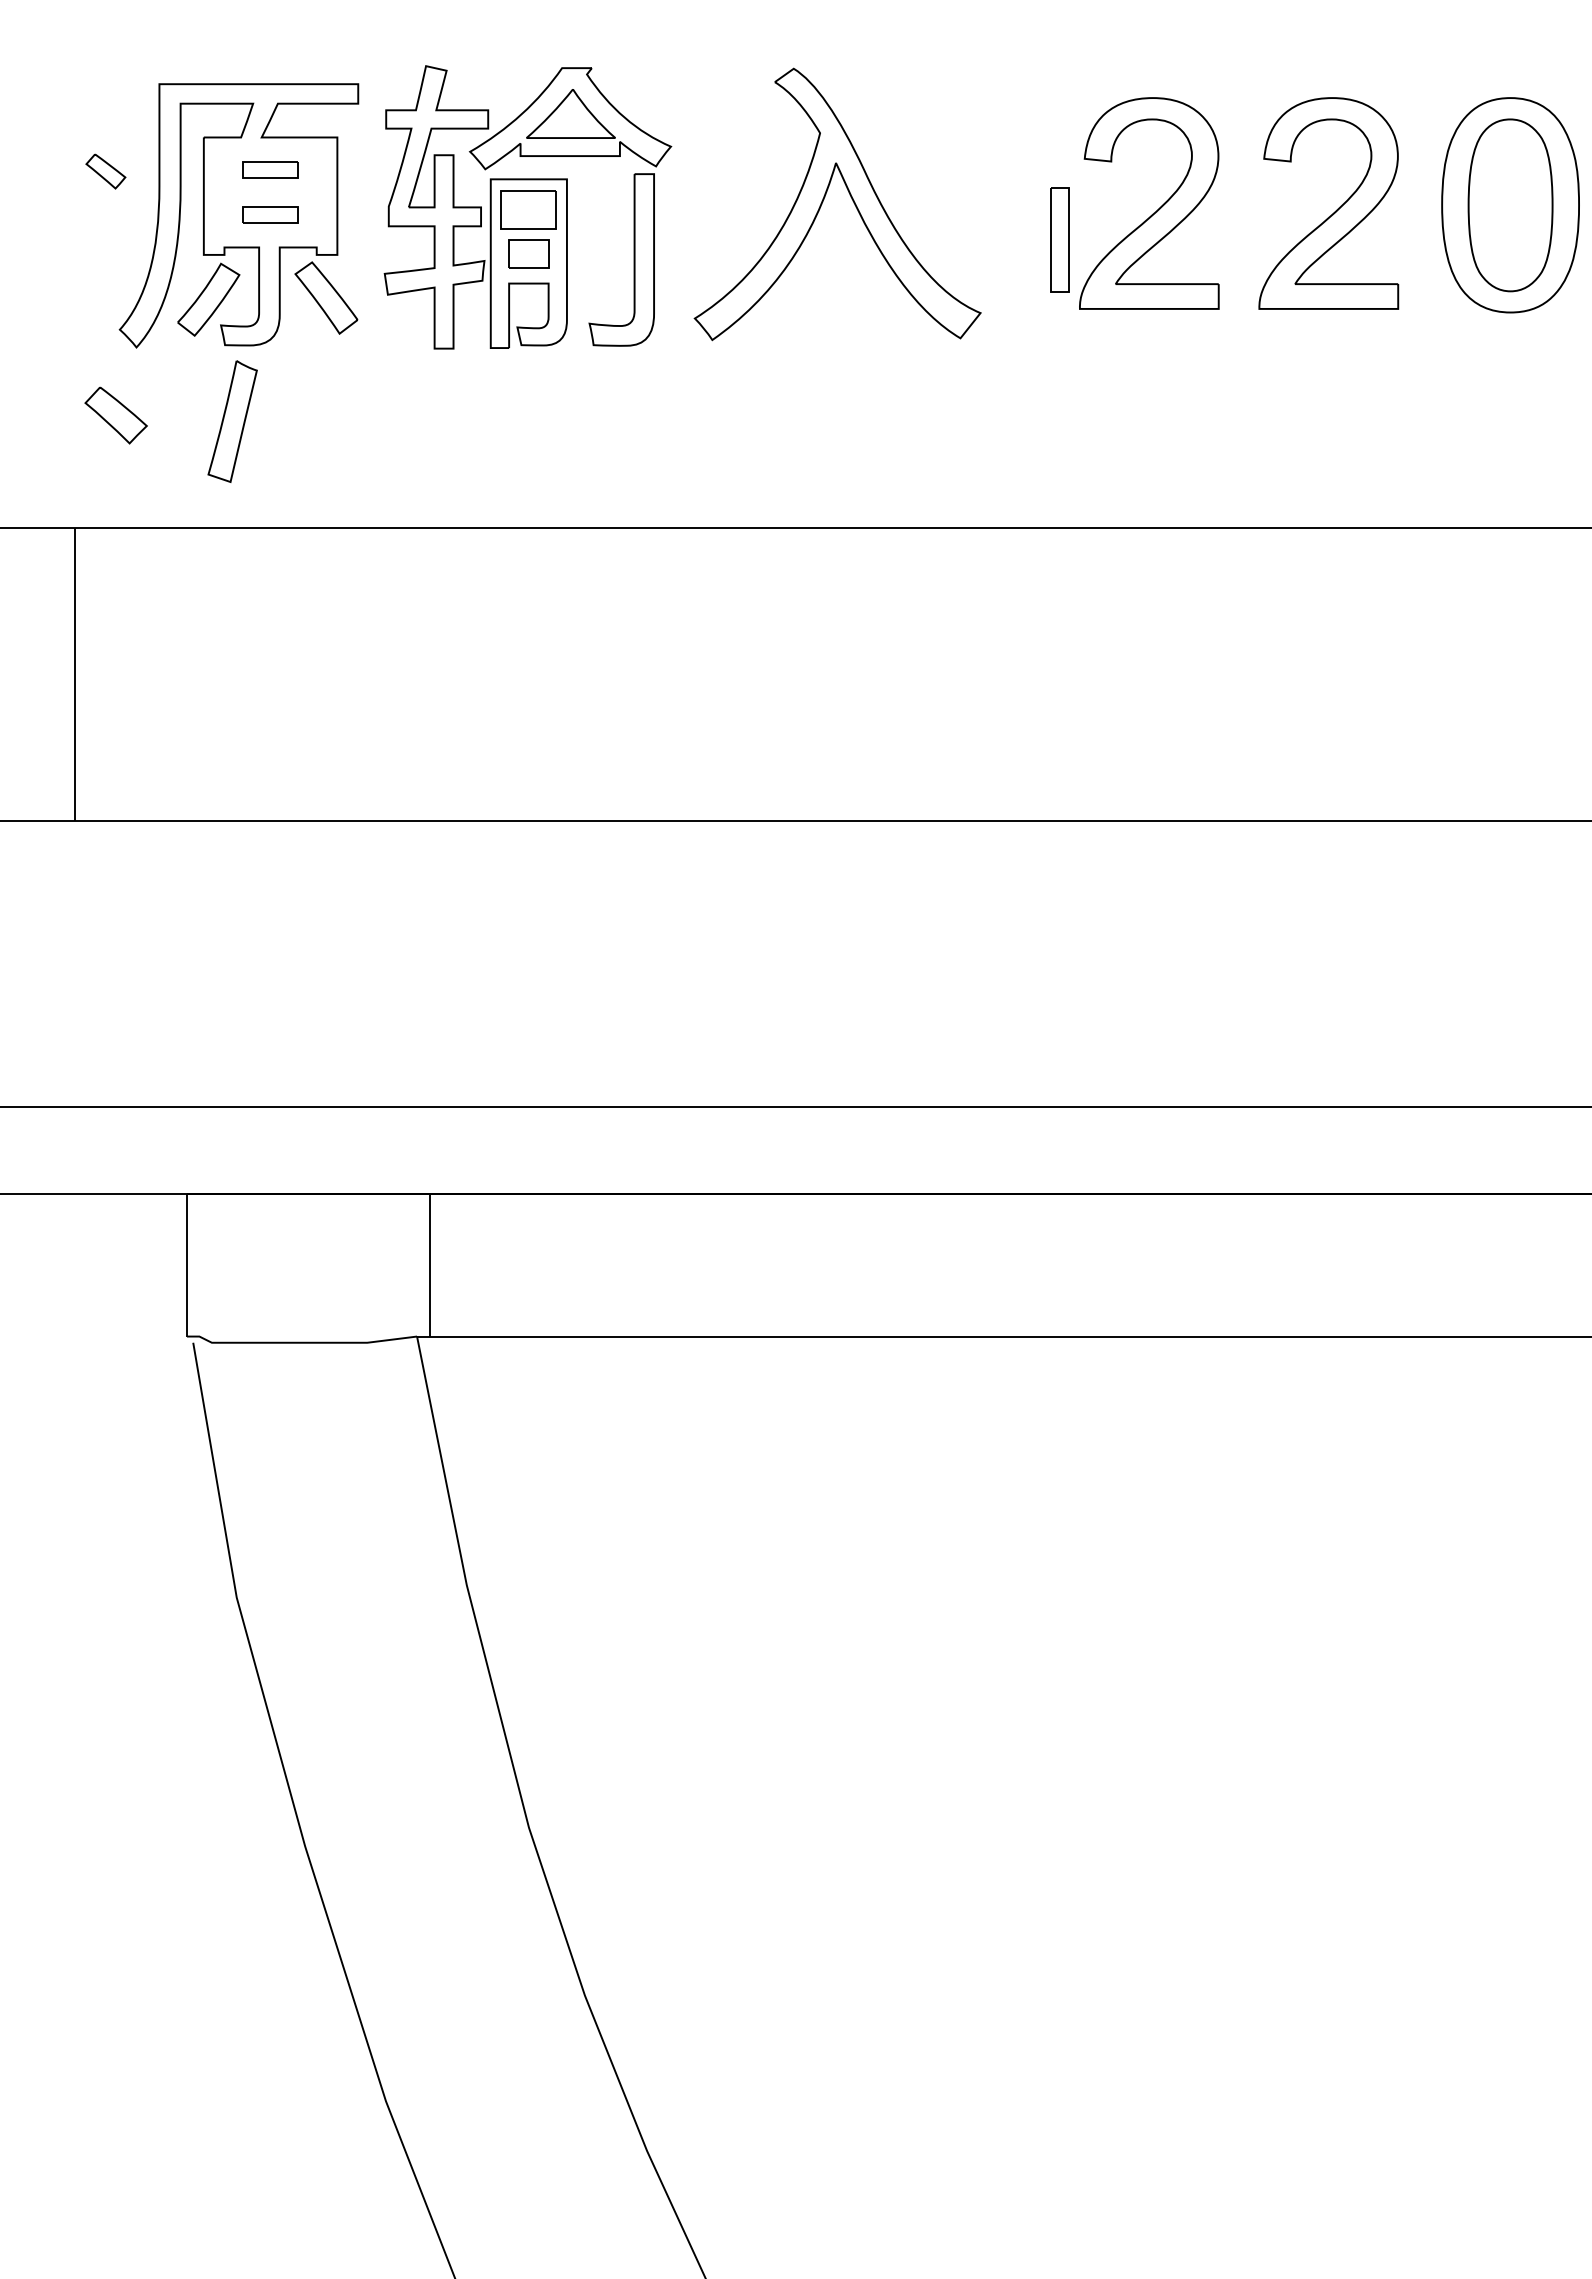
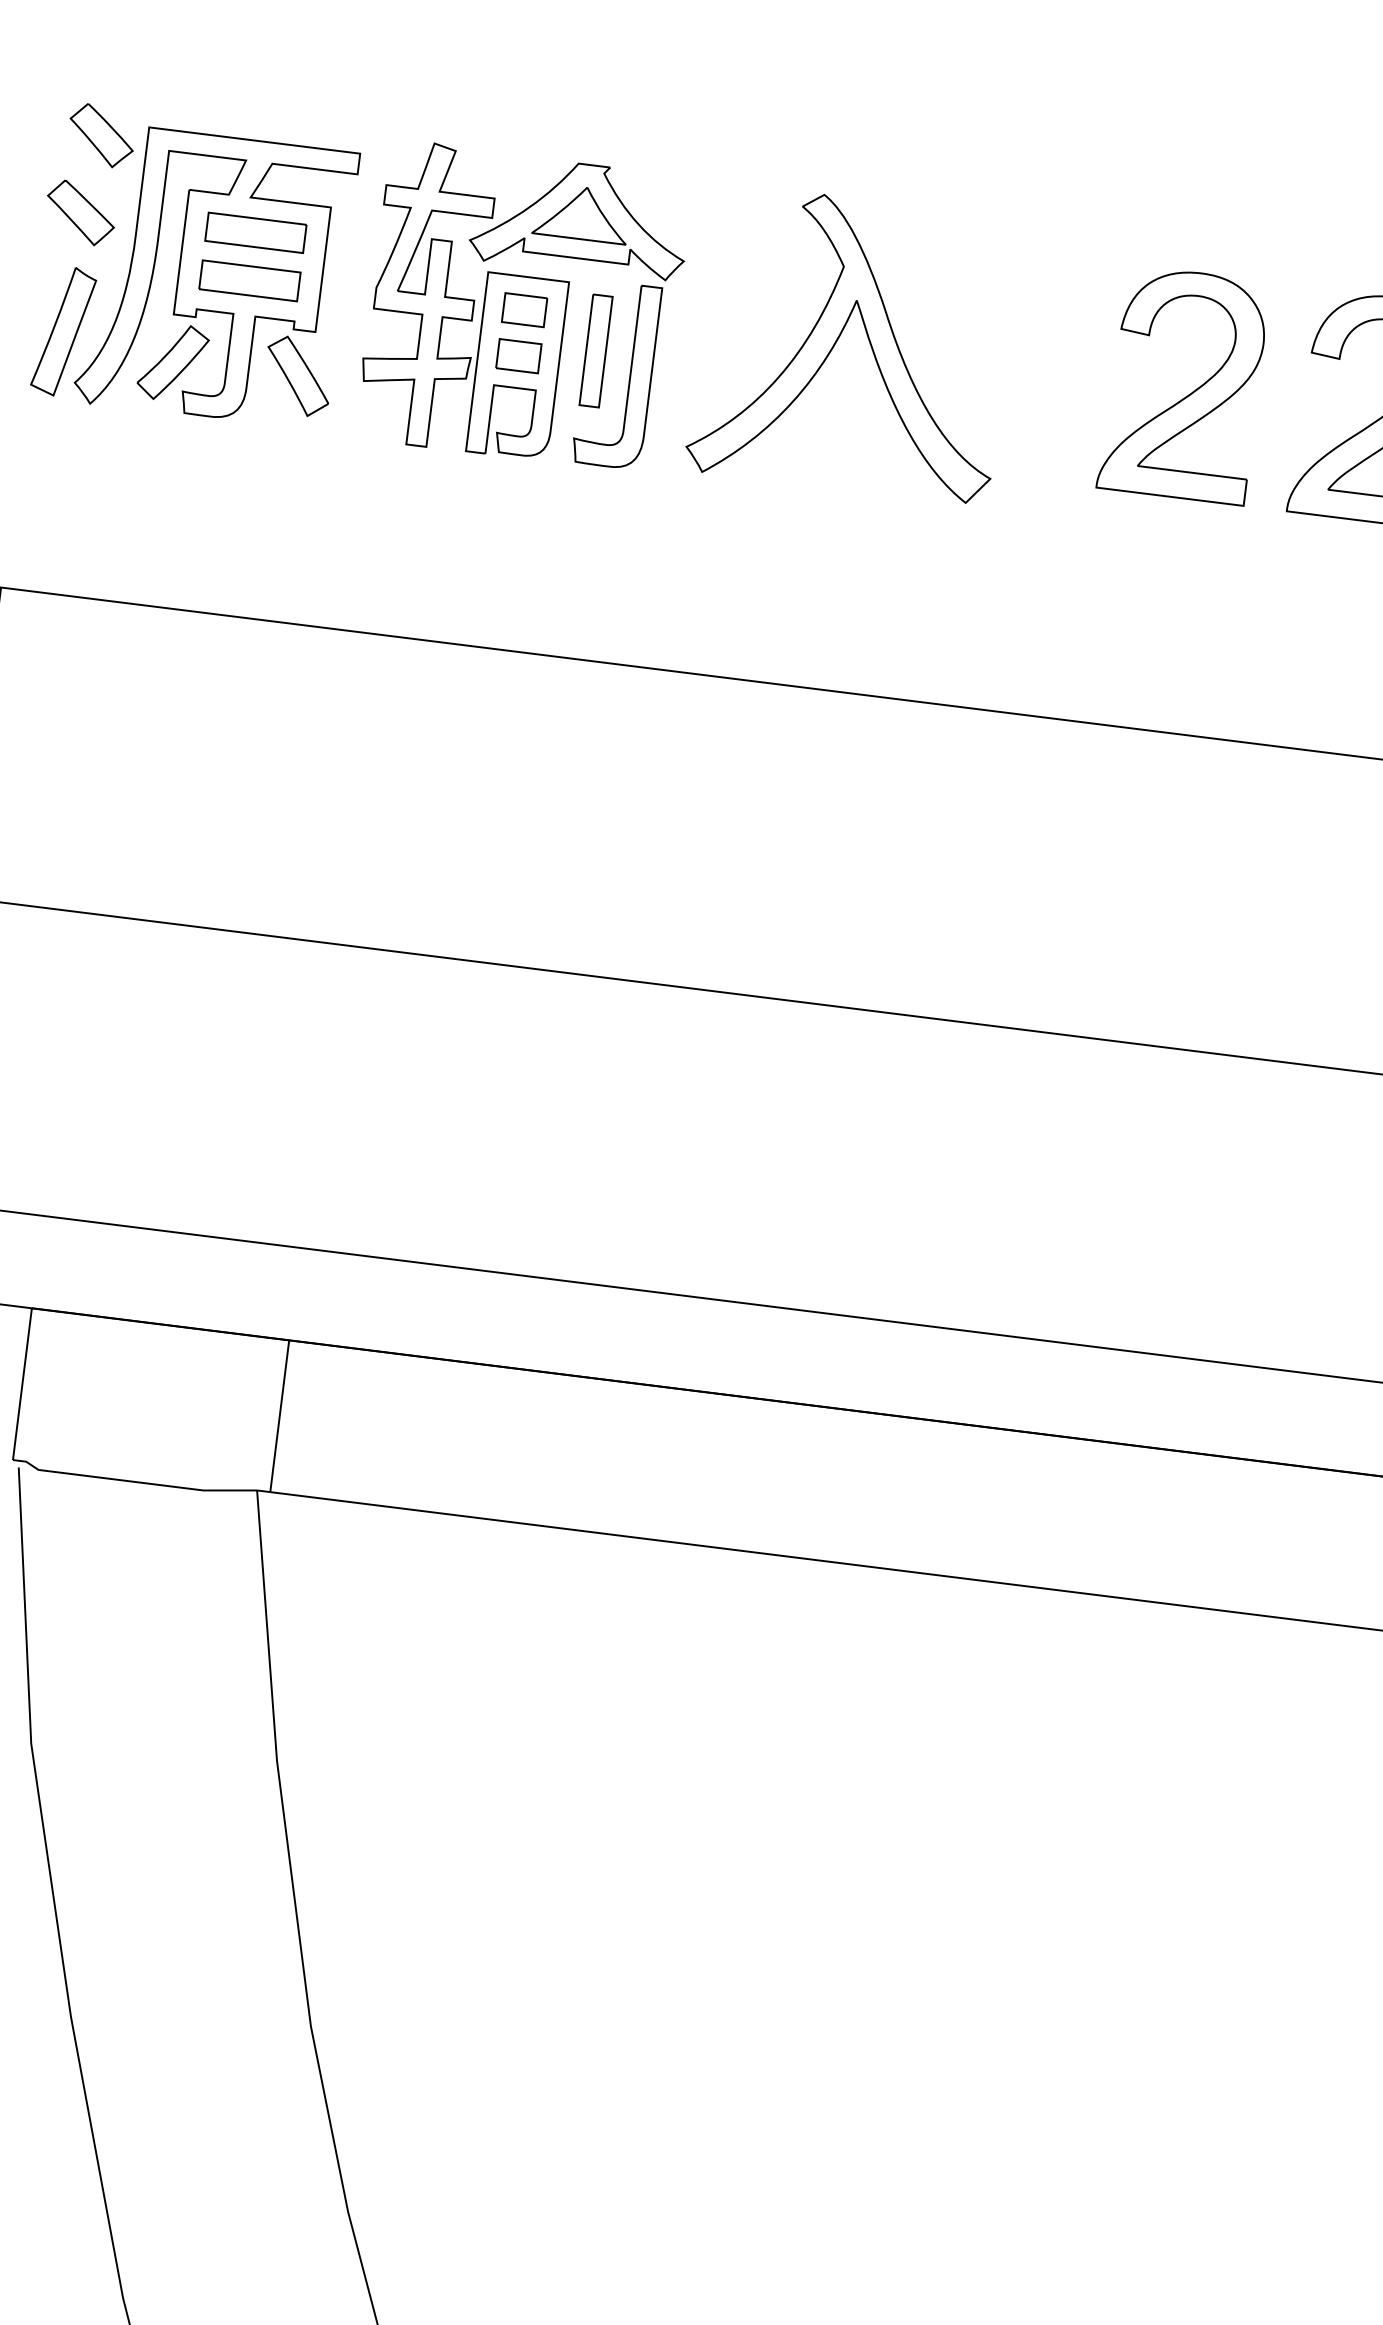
part: (270, 169) -> (255, 232), size x1.67
part: (105, 171) -> (80, 212), size x1.67
part: (528, 210) -> (524, 310), size x0.71
part: (270, 214) -> (249, 280), size x1.67
part: (1059, 239) -> (595, 350), moved
part: (115, 415) -> (100, 135), moved
part: (232, 421) -> (63, 331), moved

